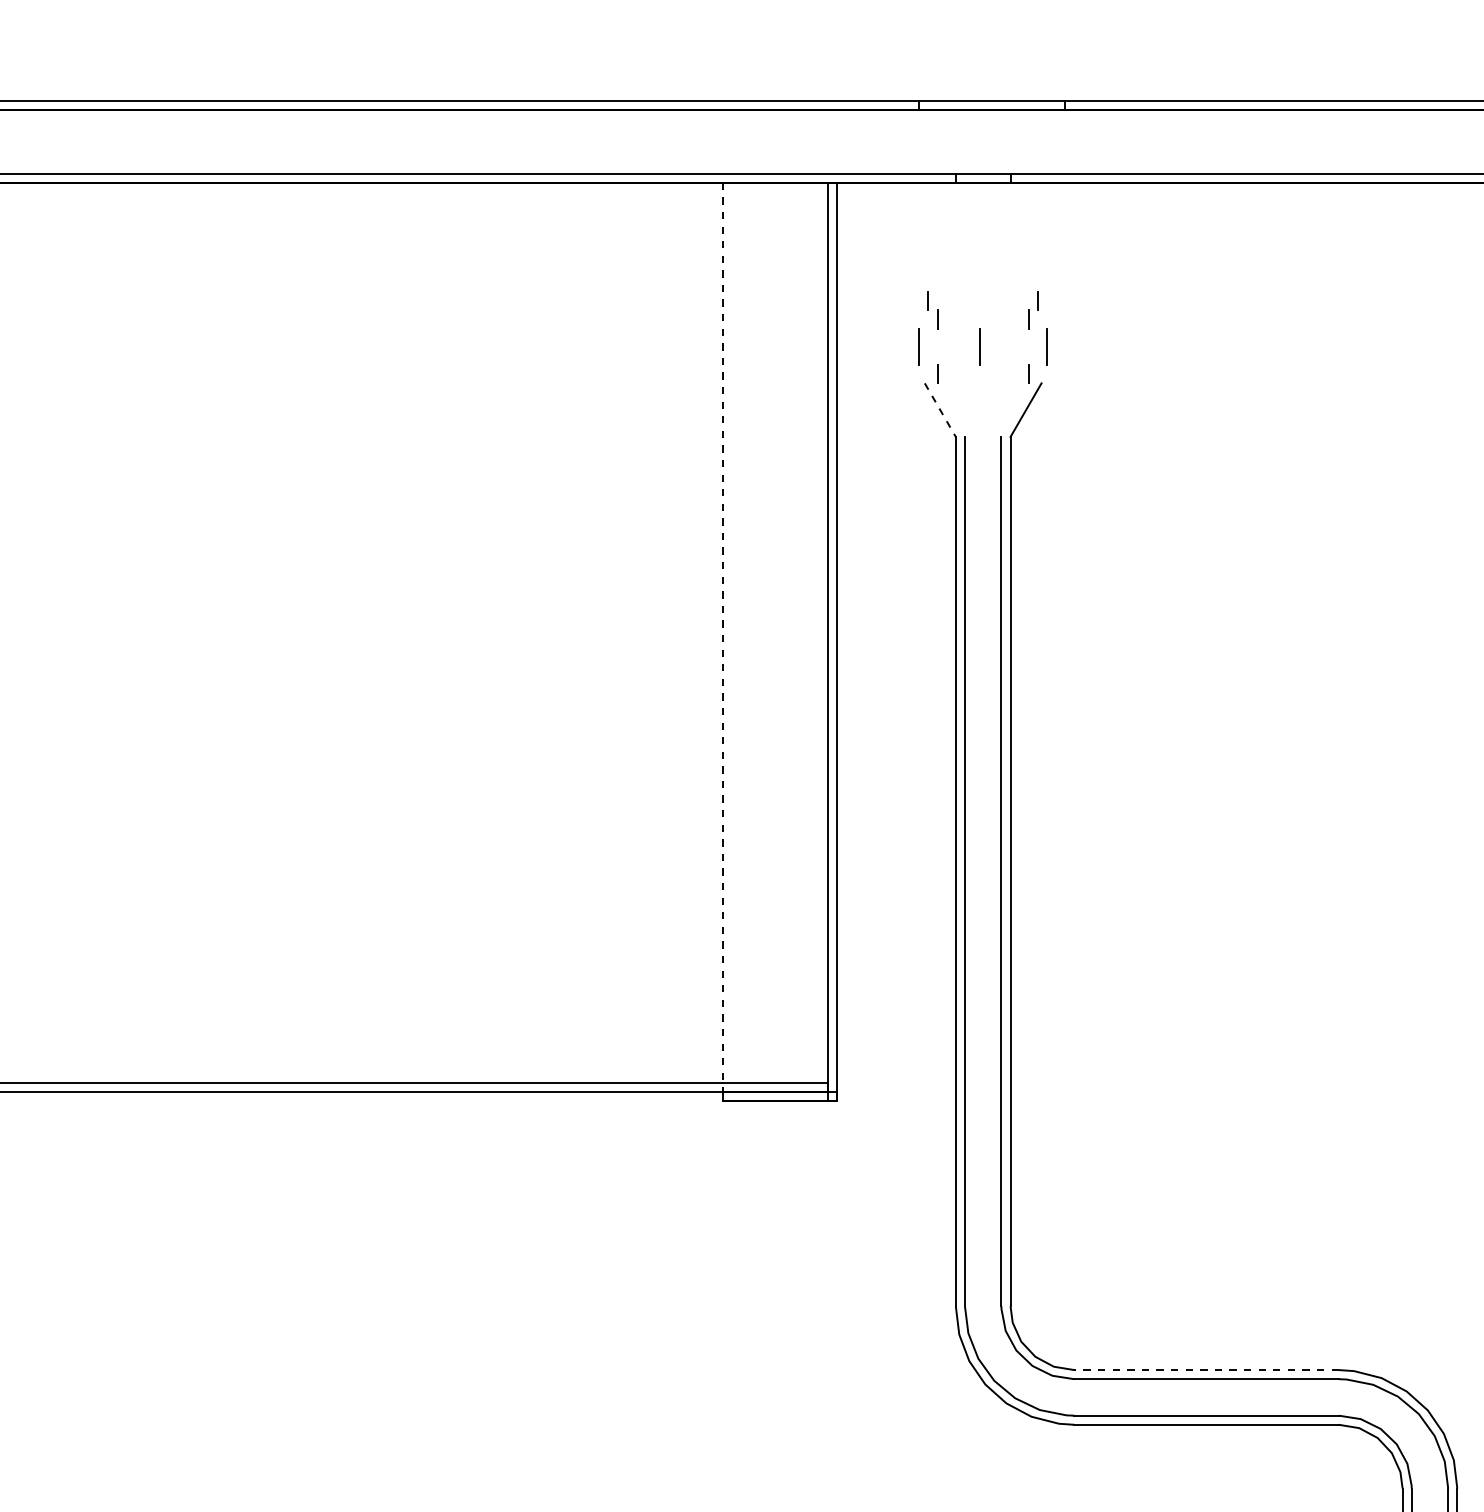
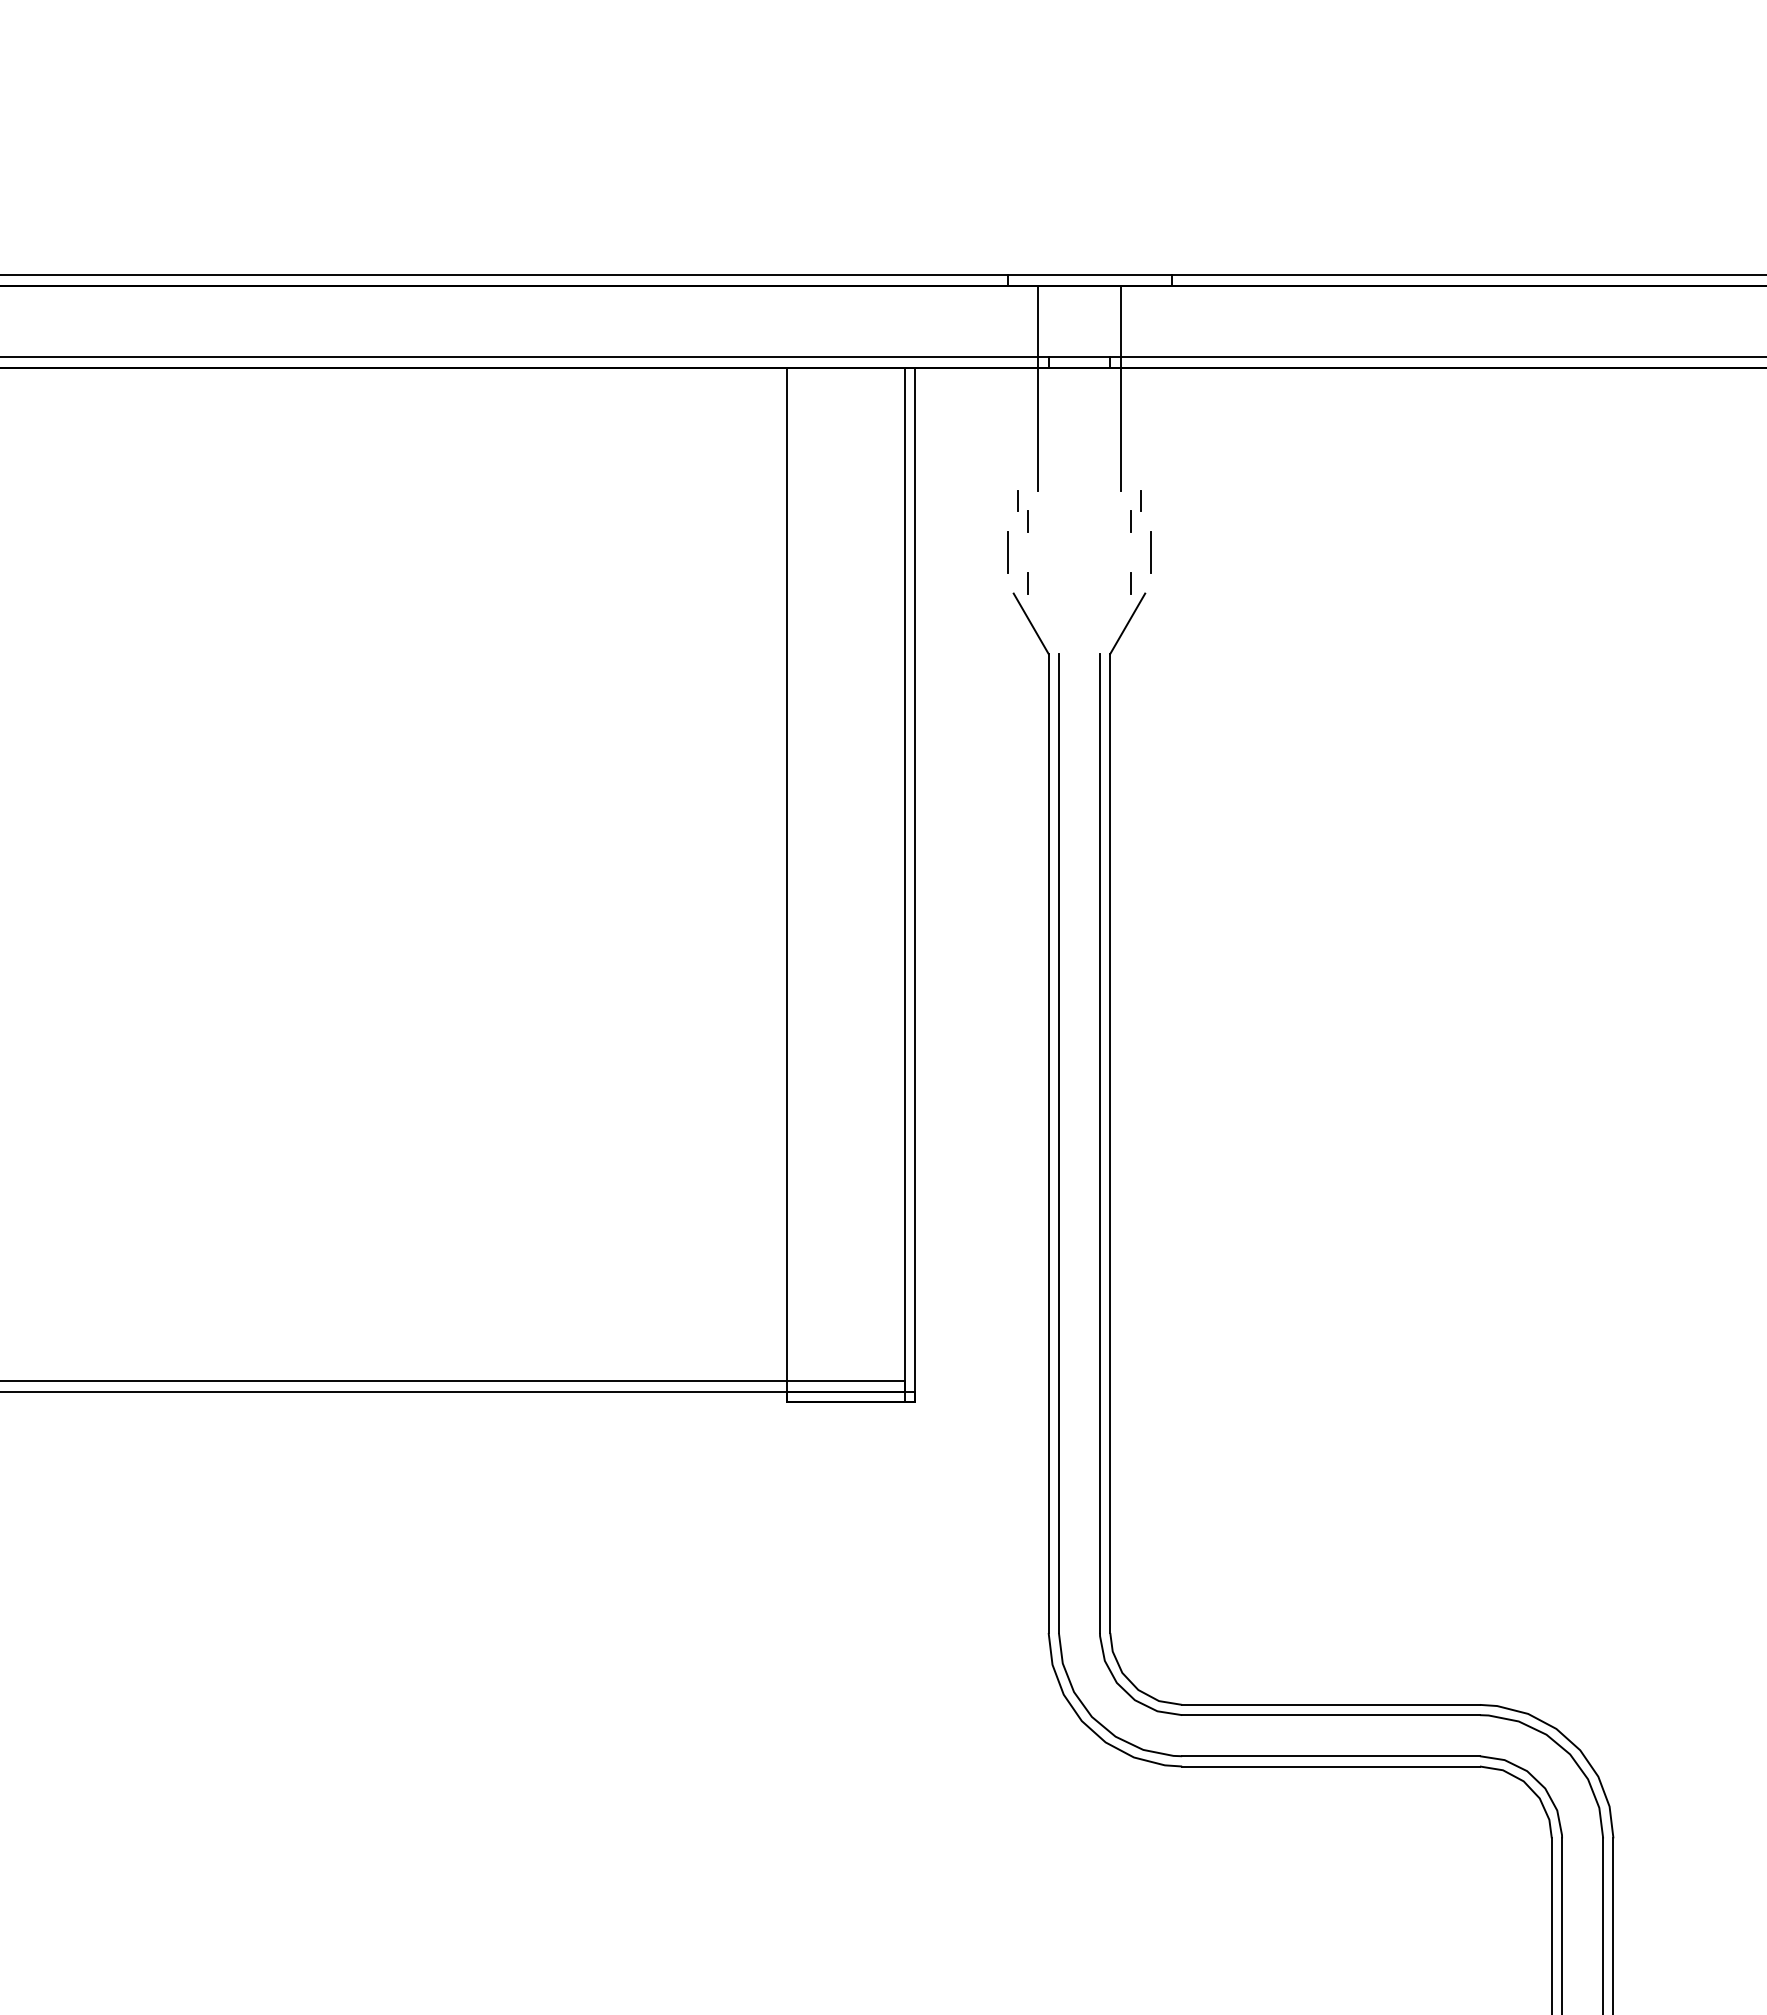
line: (946, 200) -> (1038, 387), added
line: (1019, 200) -> (1120, 387), added
line: (979, 346) -> (1075, 552), removed
line: (940, 409) -> (1031, 623), dashed -> solid
line: (723, 642) -> (786, 885), dashed -> solid
line: (1206, 1369) -> (1331, 1704), dashed -> solid

